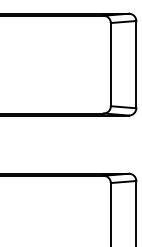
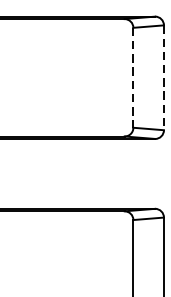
line: (110, 64) -> (132, 77), solid -> dashed
line: (136, 64) -> (164, 77), solid -> dashed

